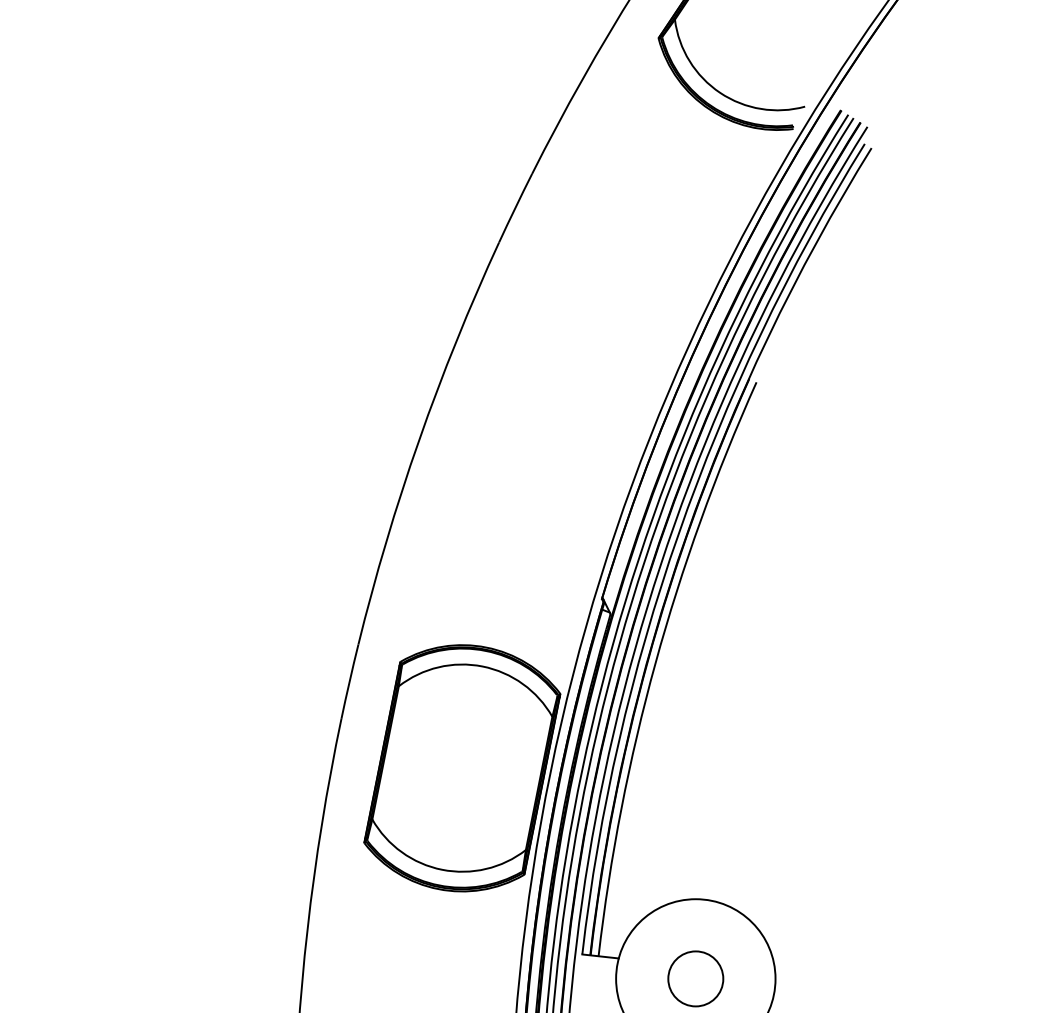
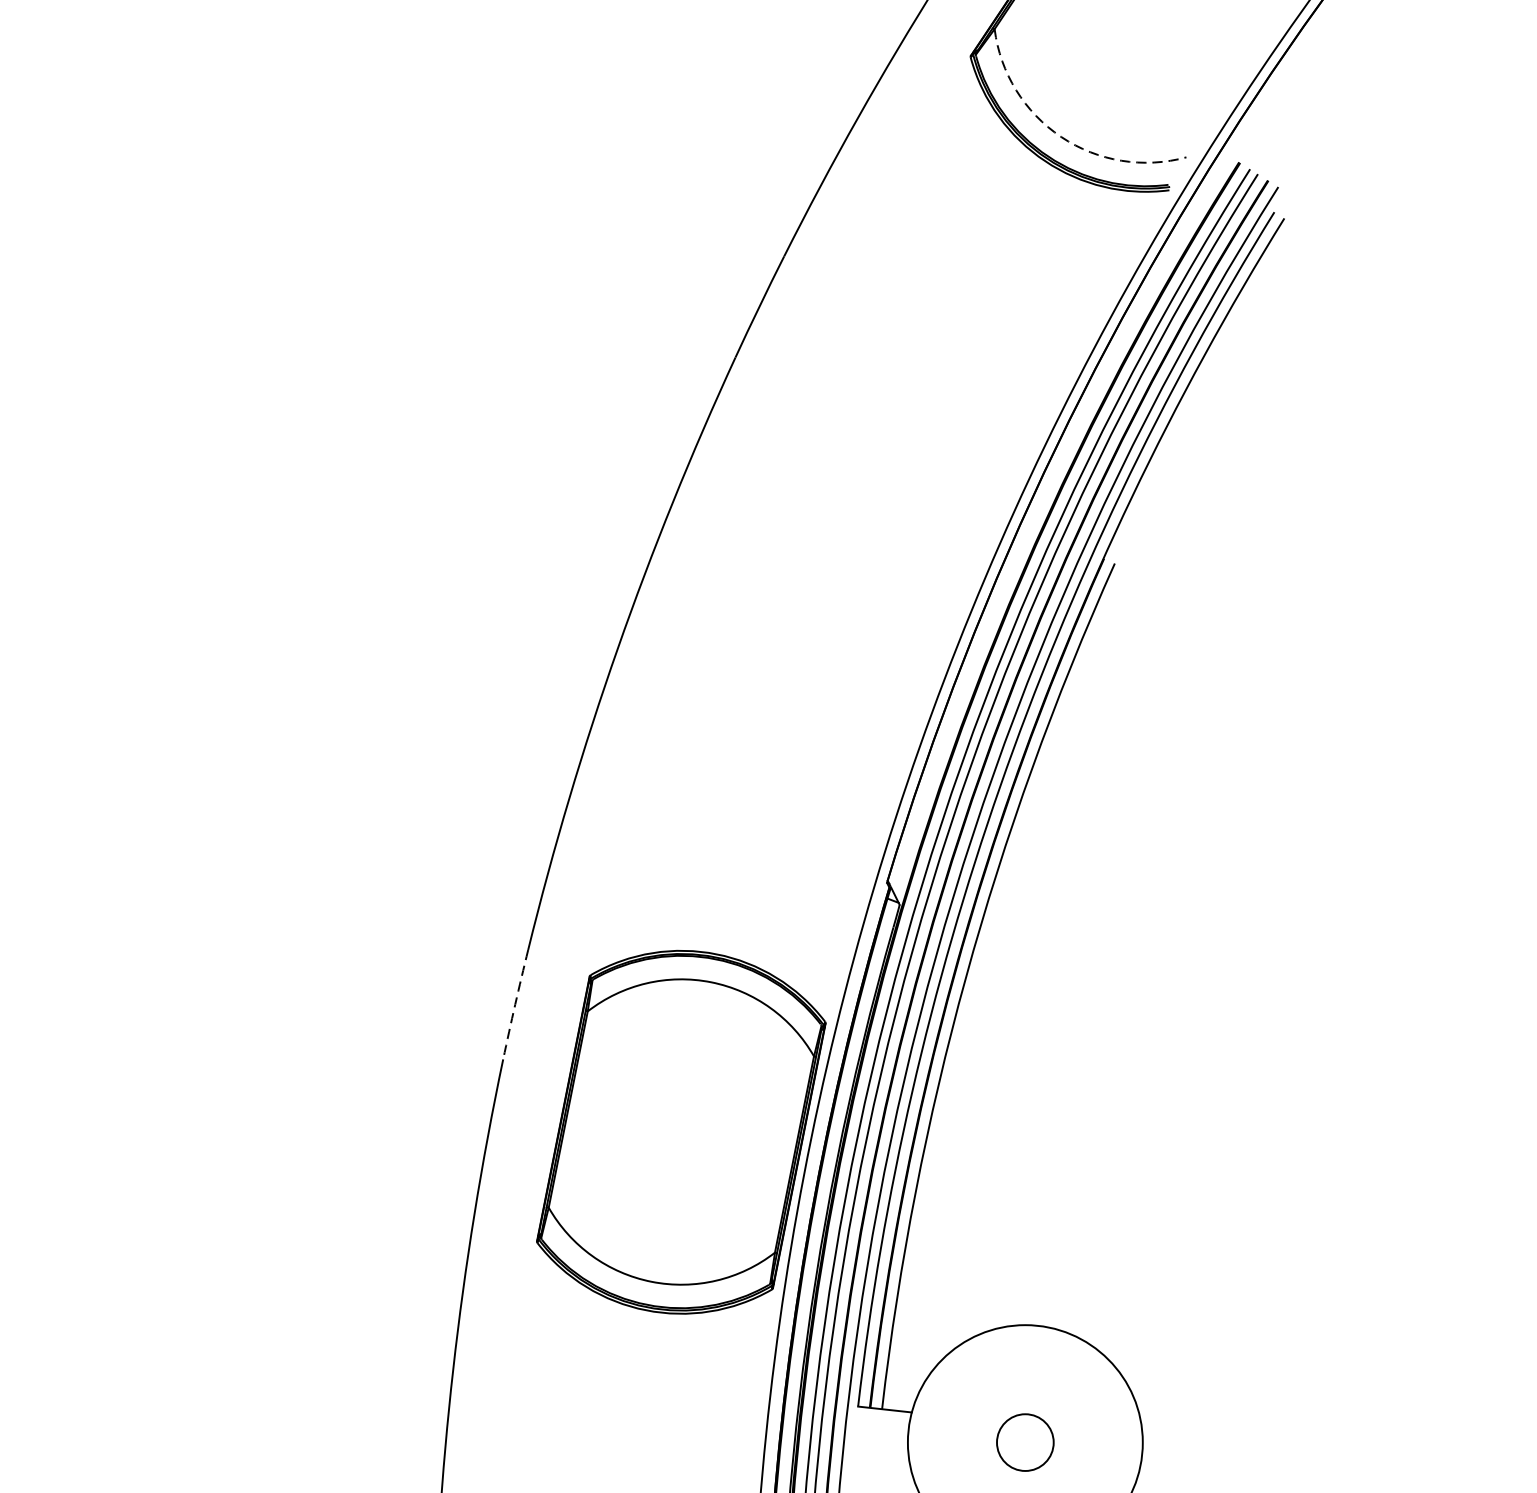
arc: (720, 92) -> (1061, 136), solid -> dashed
arc: (349, 681) -> (515, 1004), solid -> dashed
circle: (695, 978) -> (1024, 1441), size x0.7

